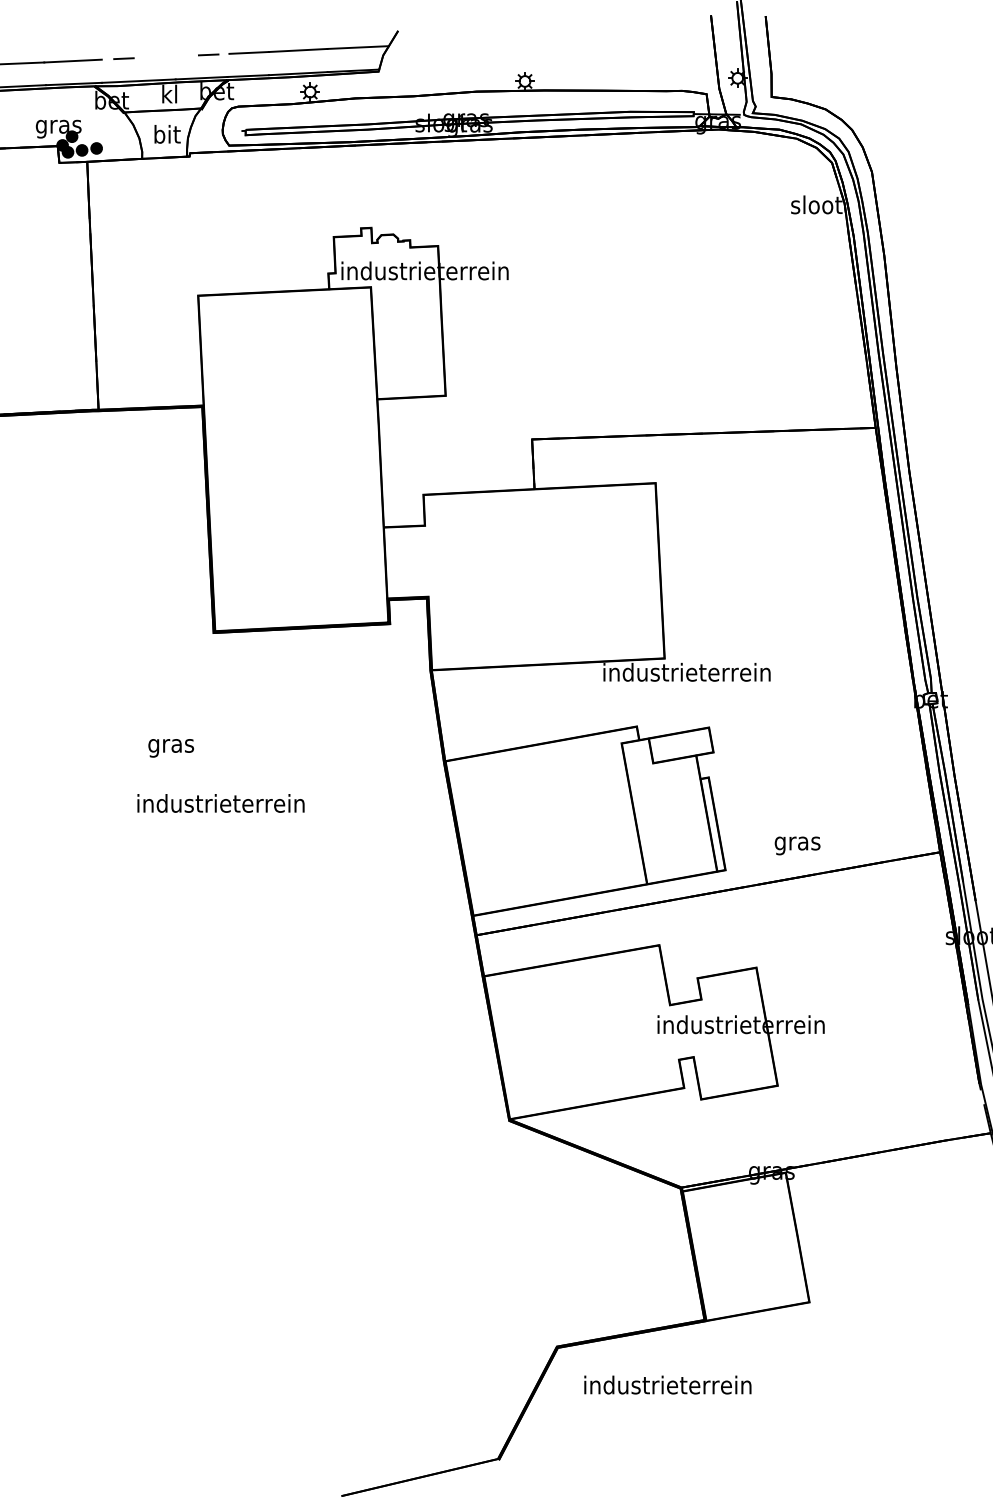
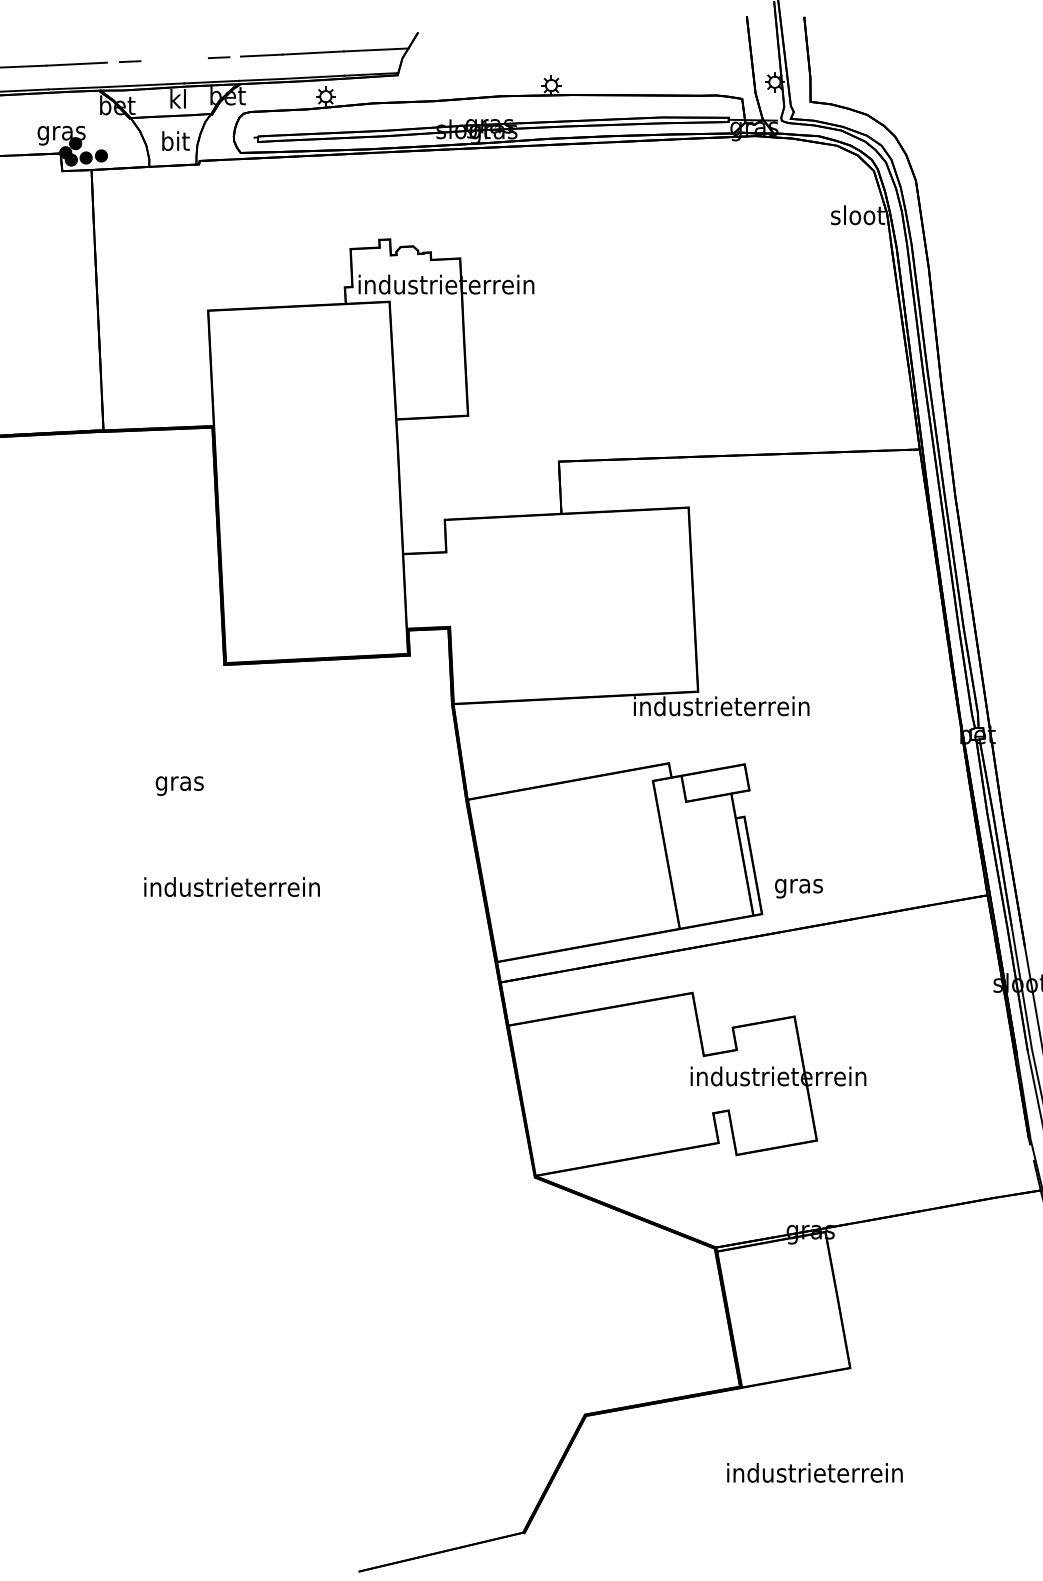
text: (220, 803) -> (231, 887), moved
text: (797, 845) -> (798, 888), moved
text: (667, 1384) -> (814, 1472), moved

